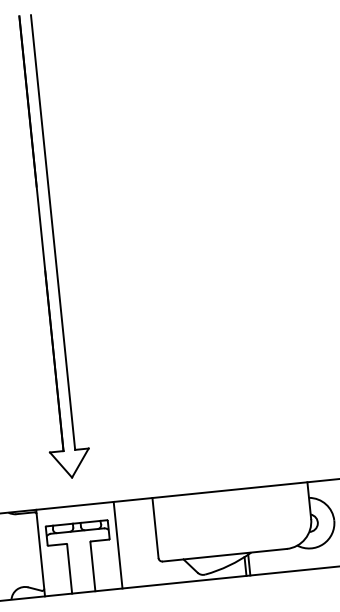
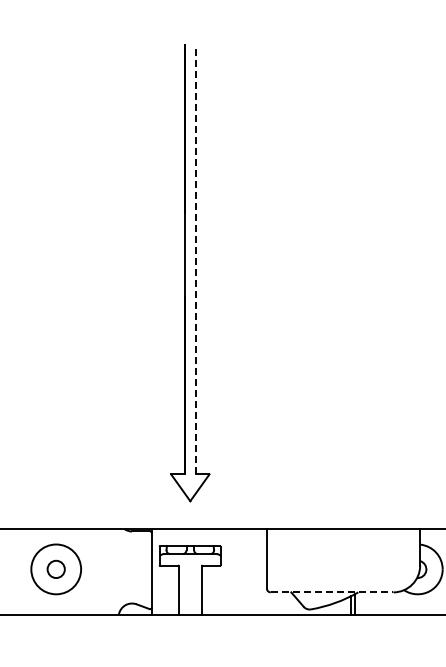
line: (53, 232) -> (196, 259), solid -> dashed
line: (117, 544) -> (228, 571), removed
line: (225, 555) -> (332, 592), solid -> dashed

